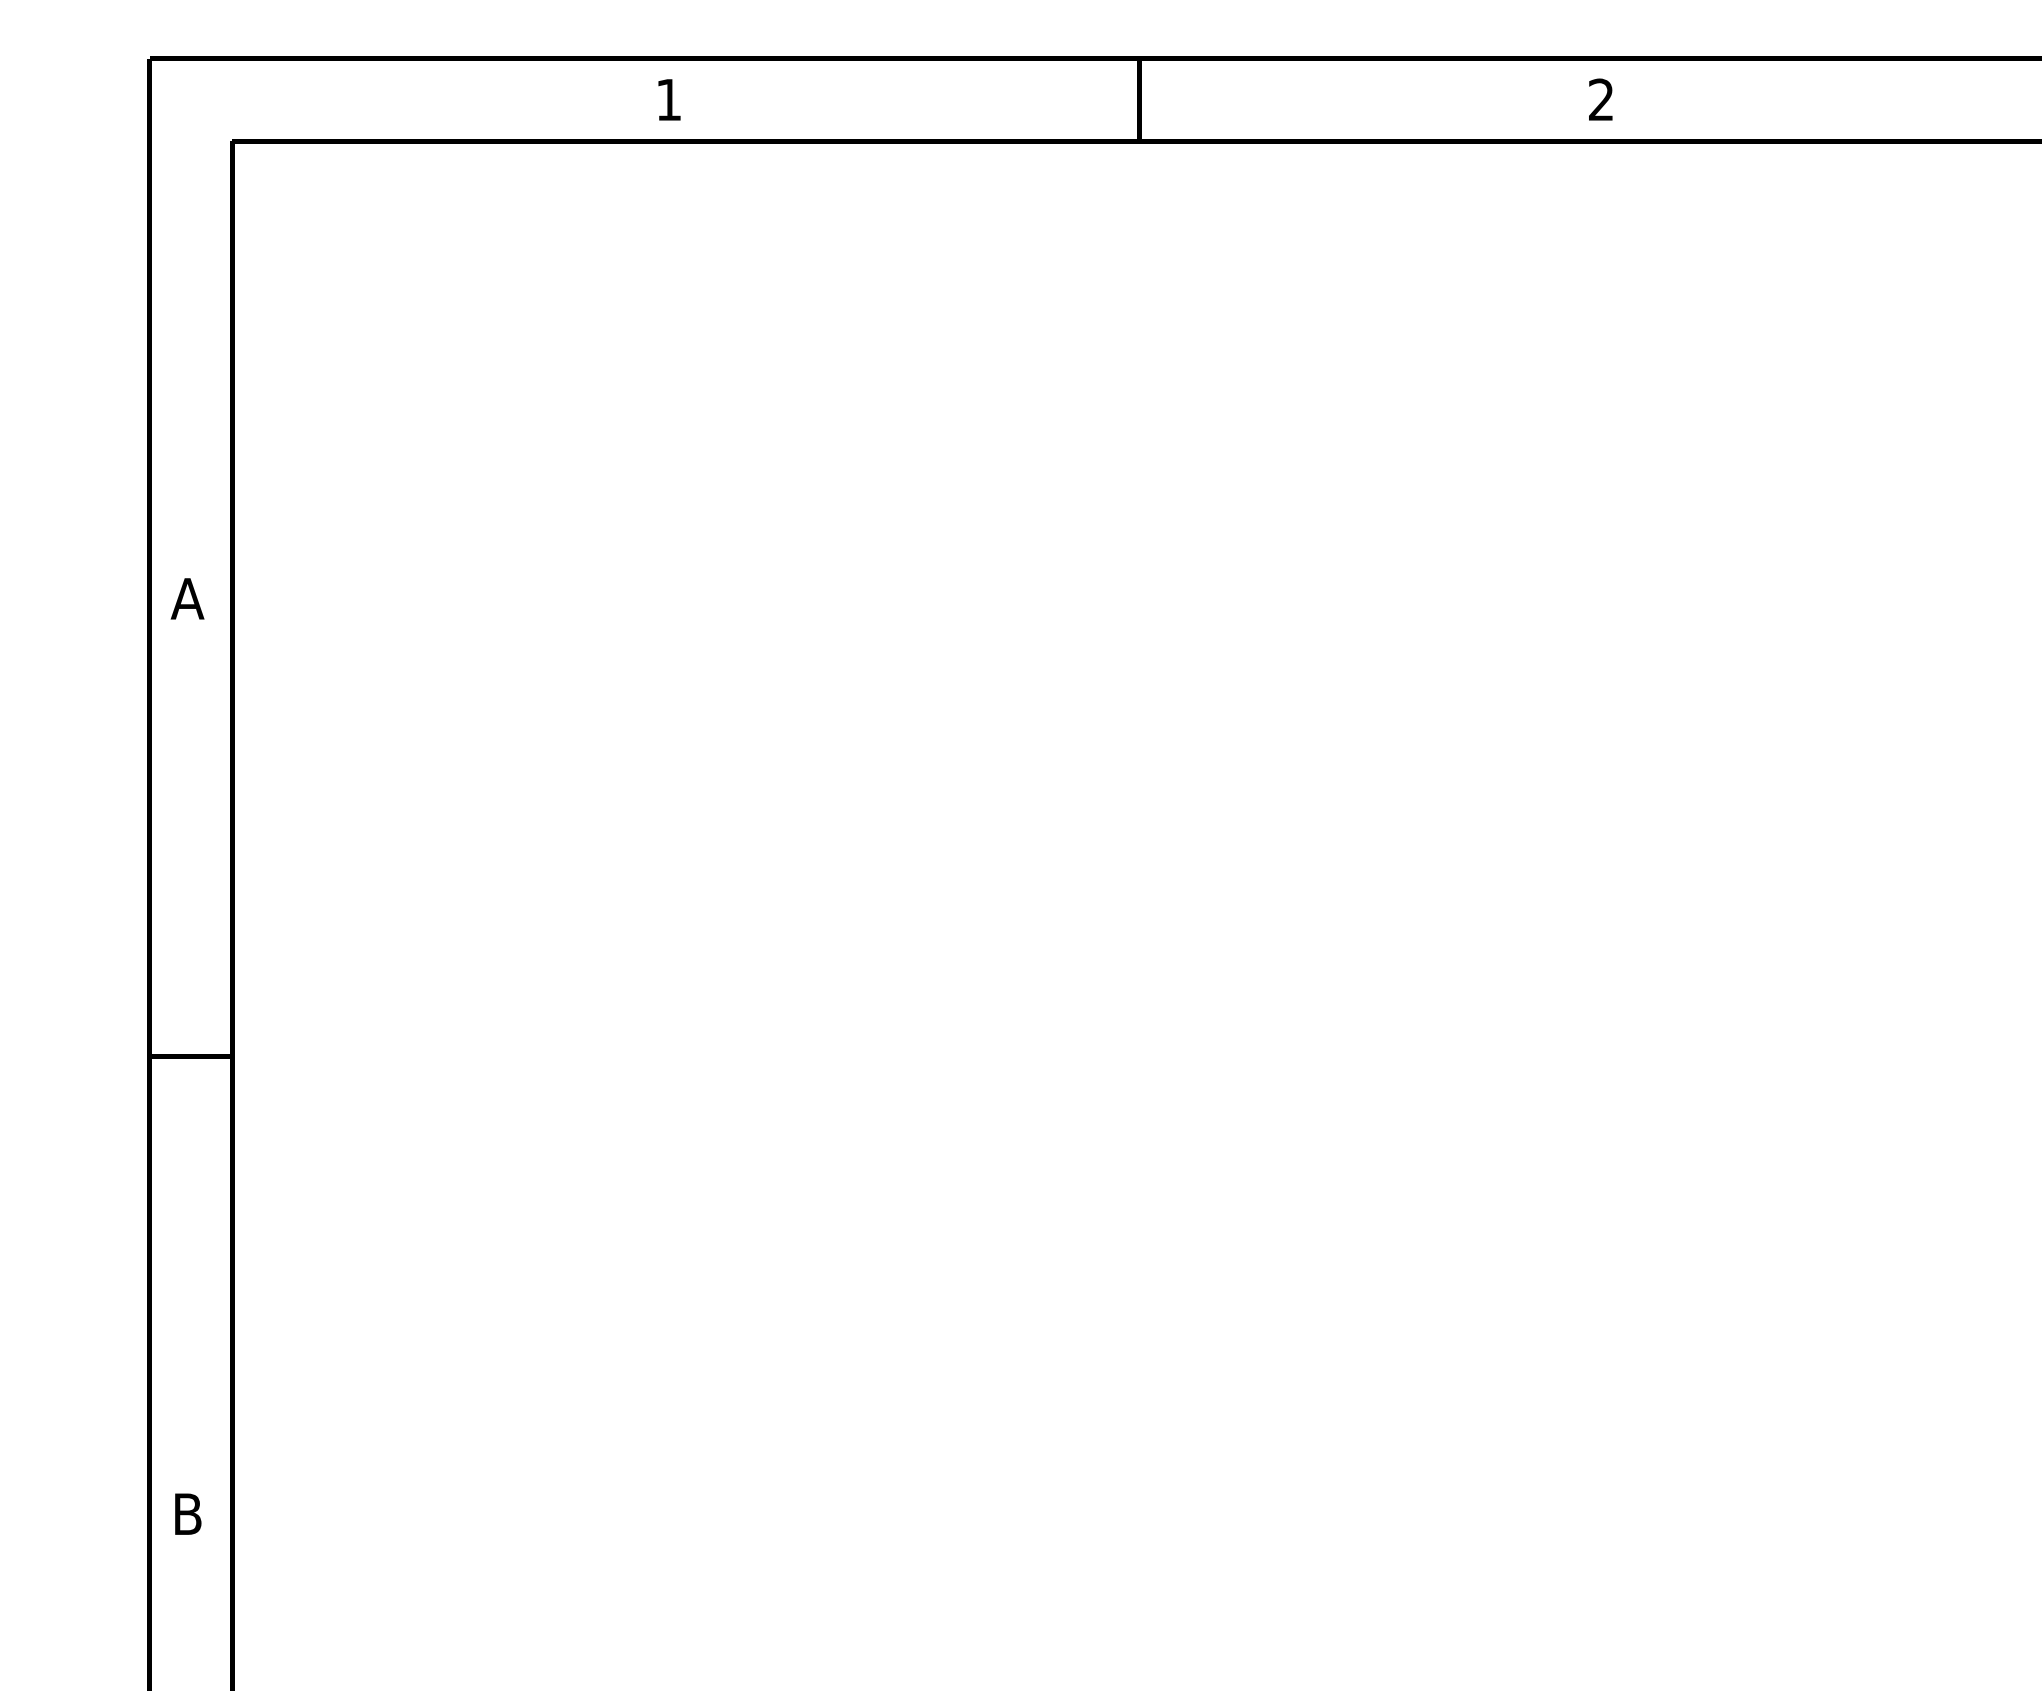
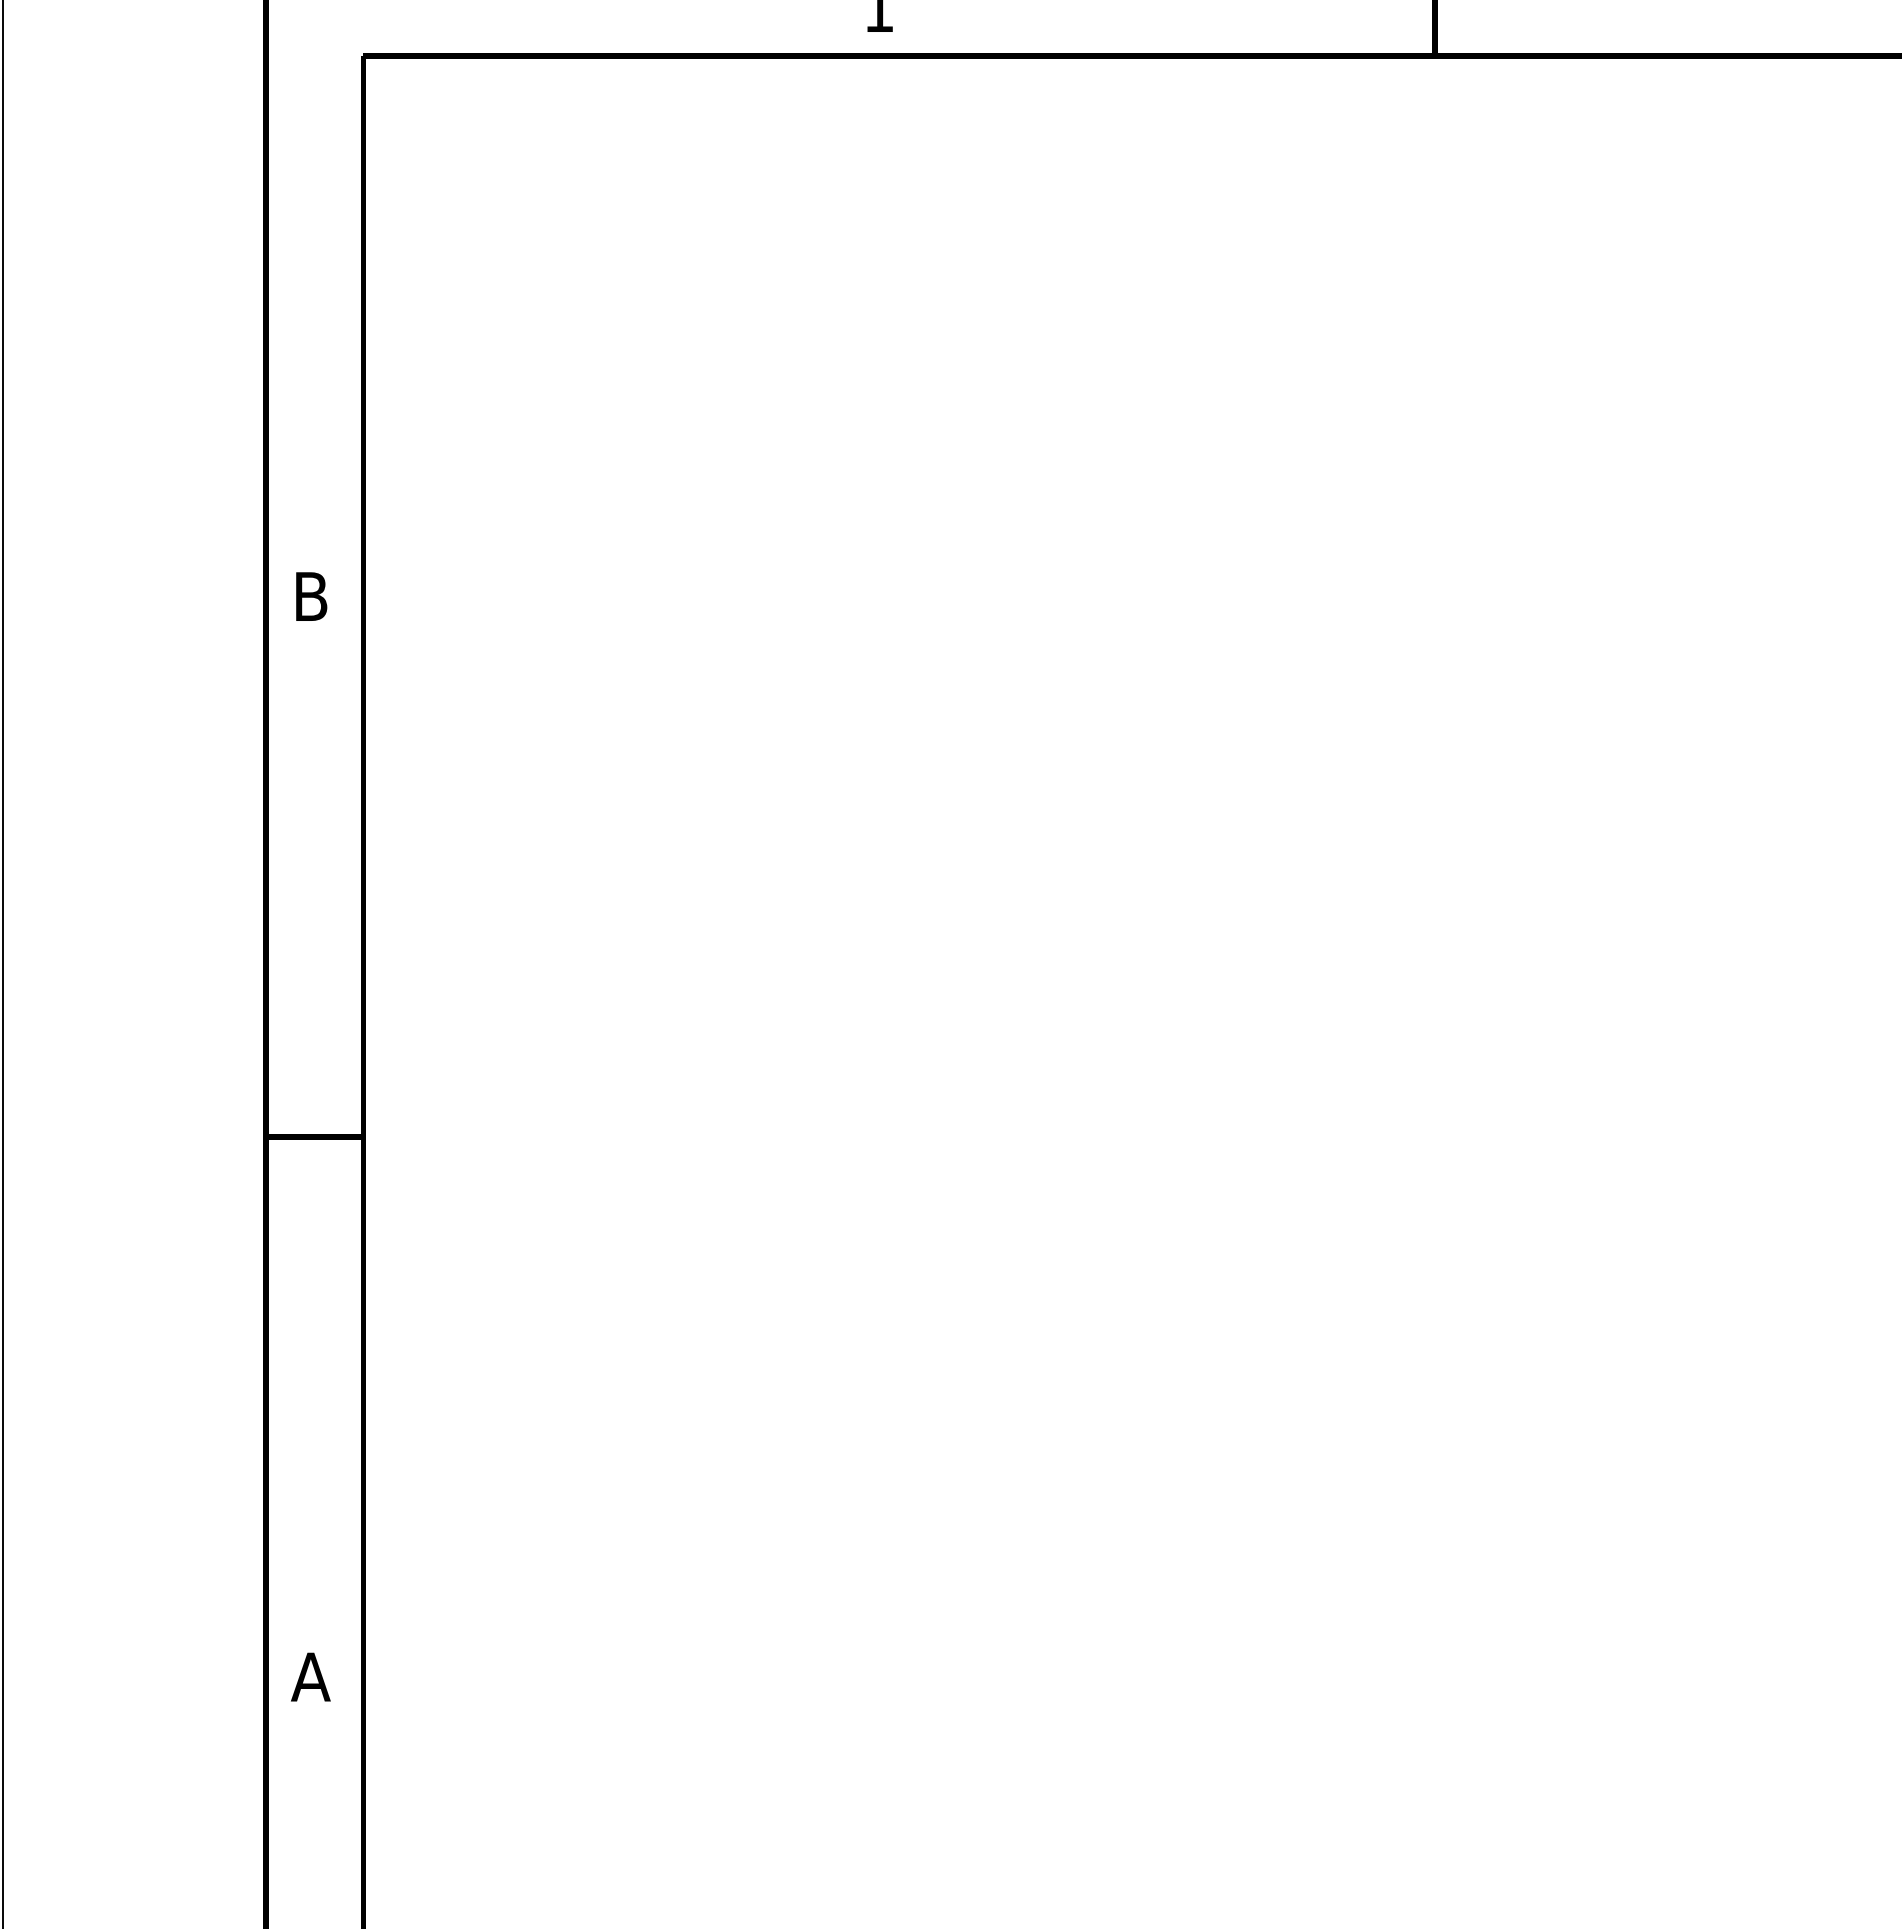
text: (187, 598) -> (310, 596), A -> B
text: (187, 1513) -> (310, 1676), B -> A

